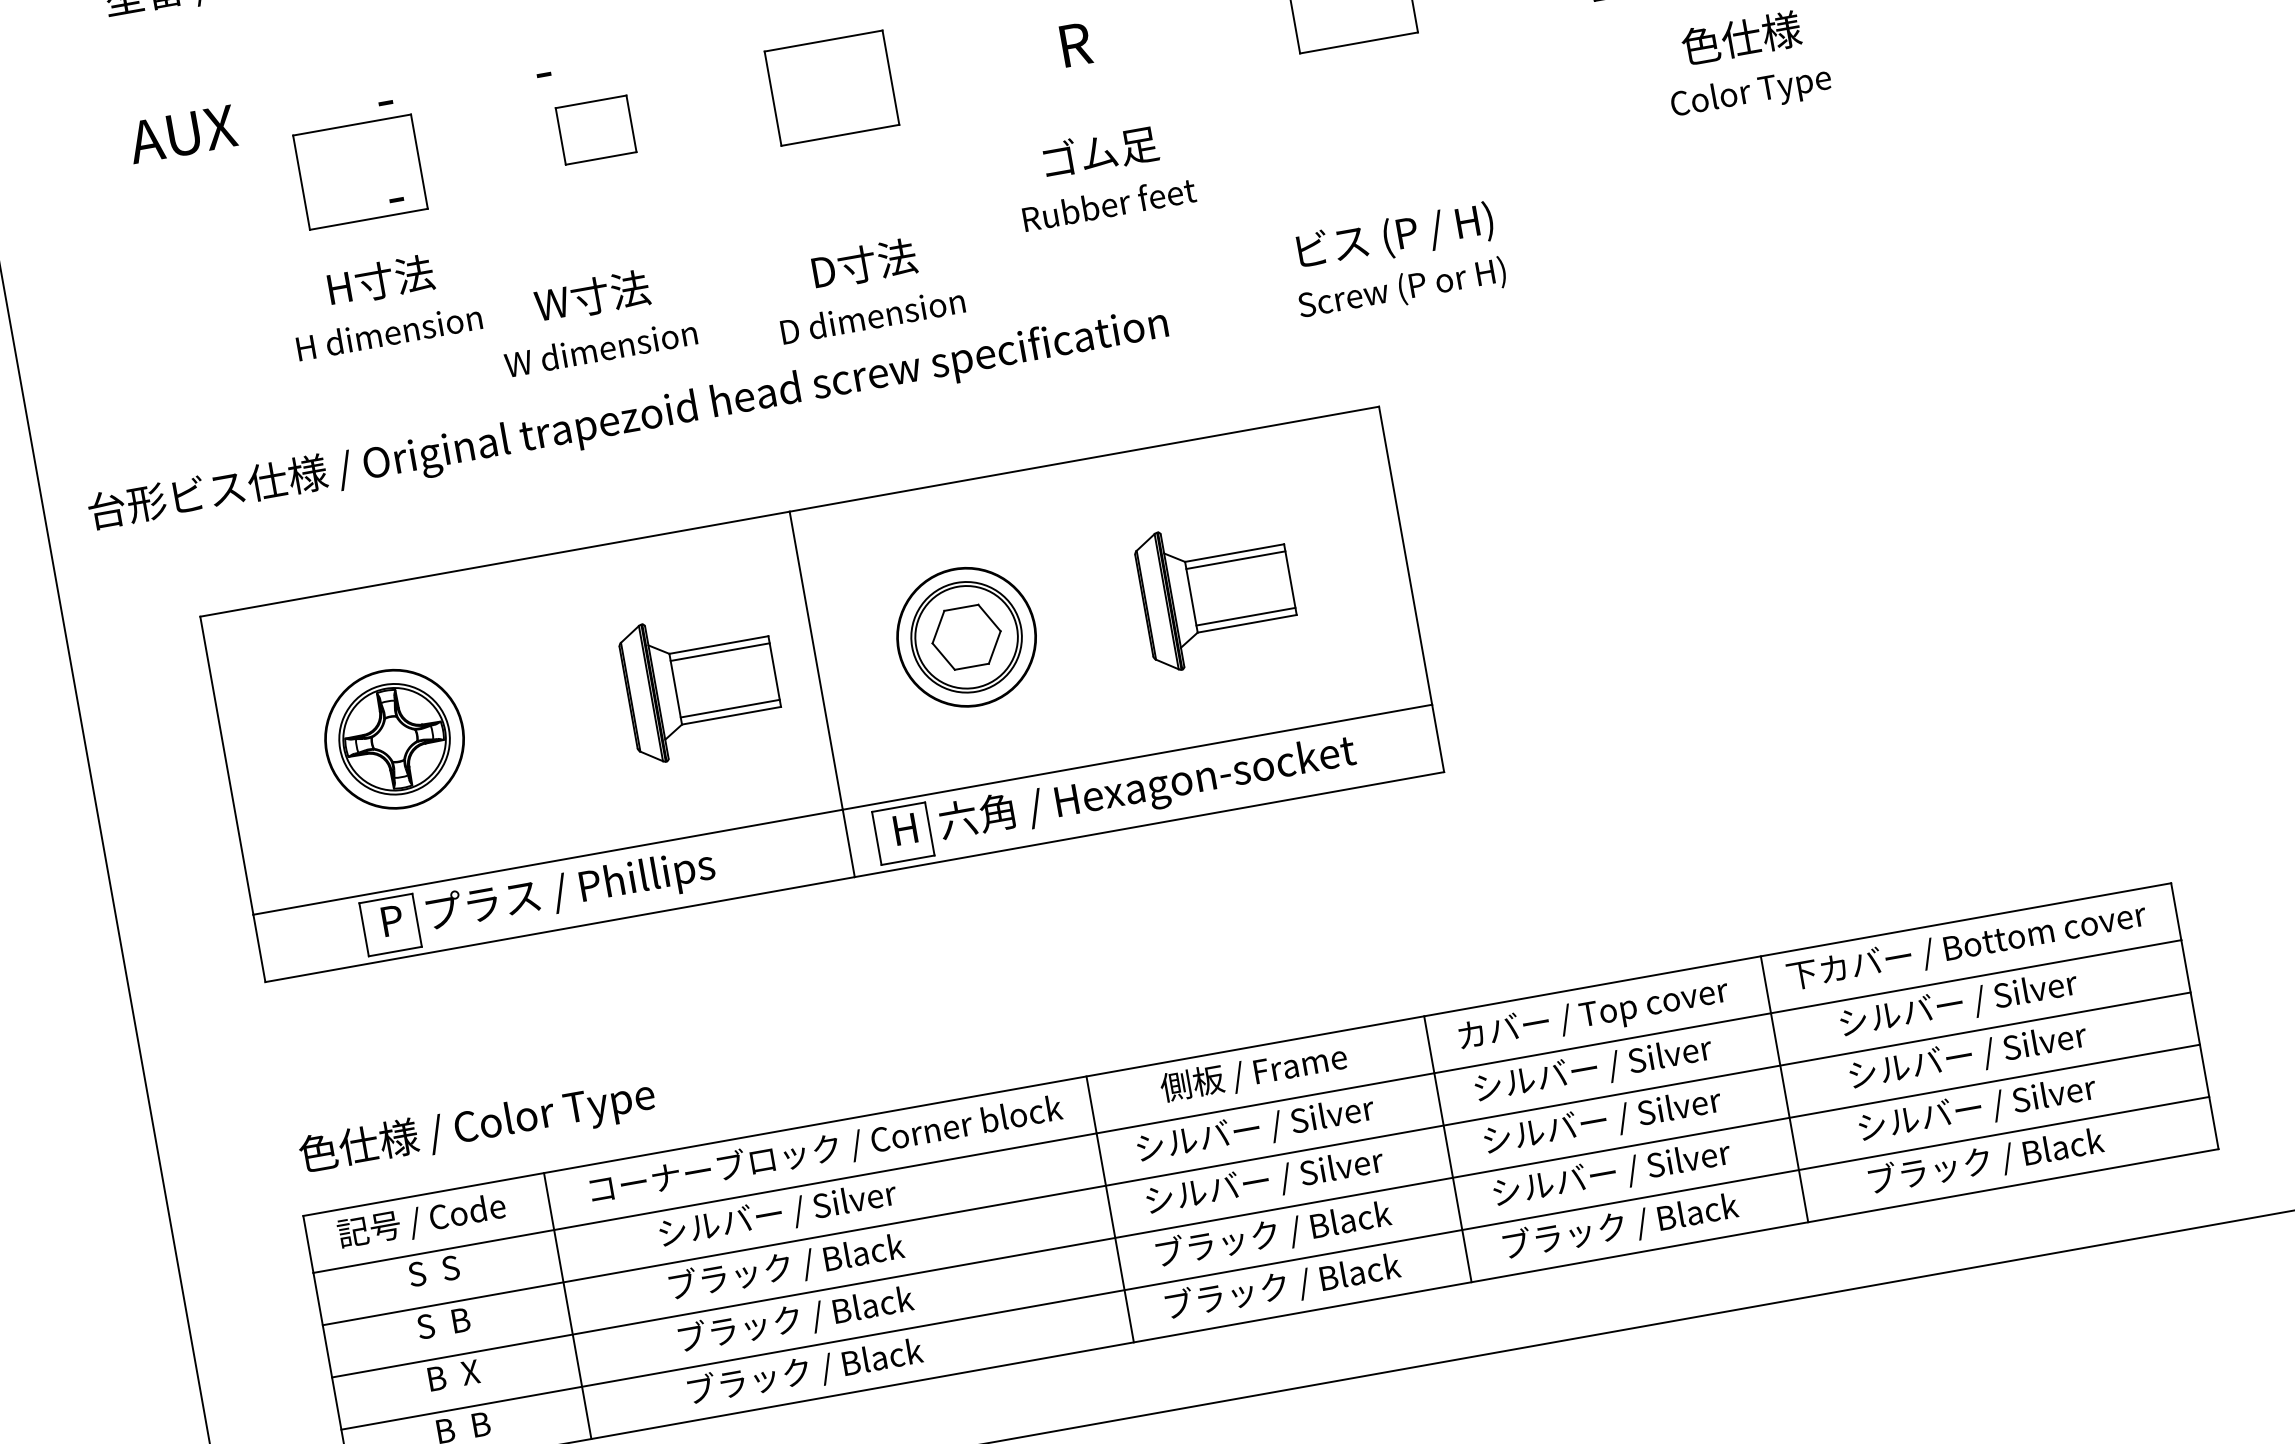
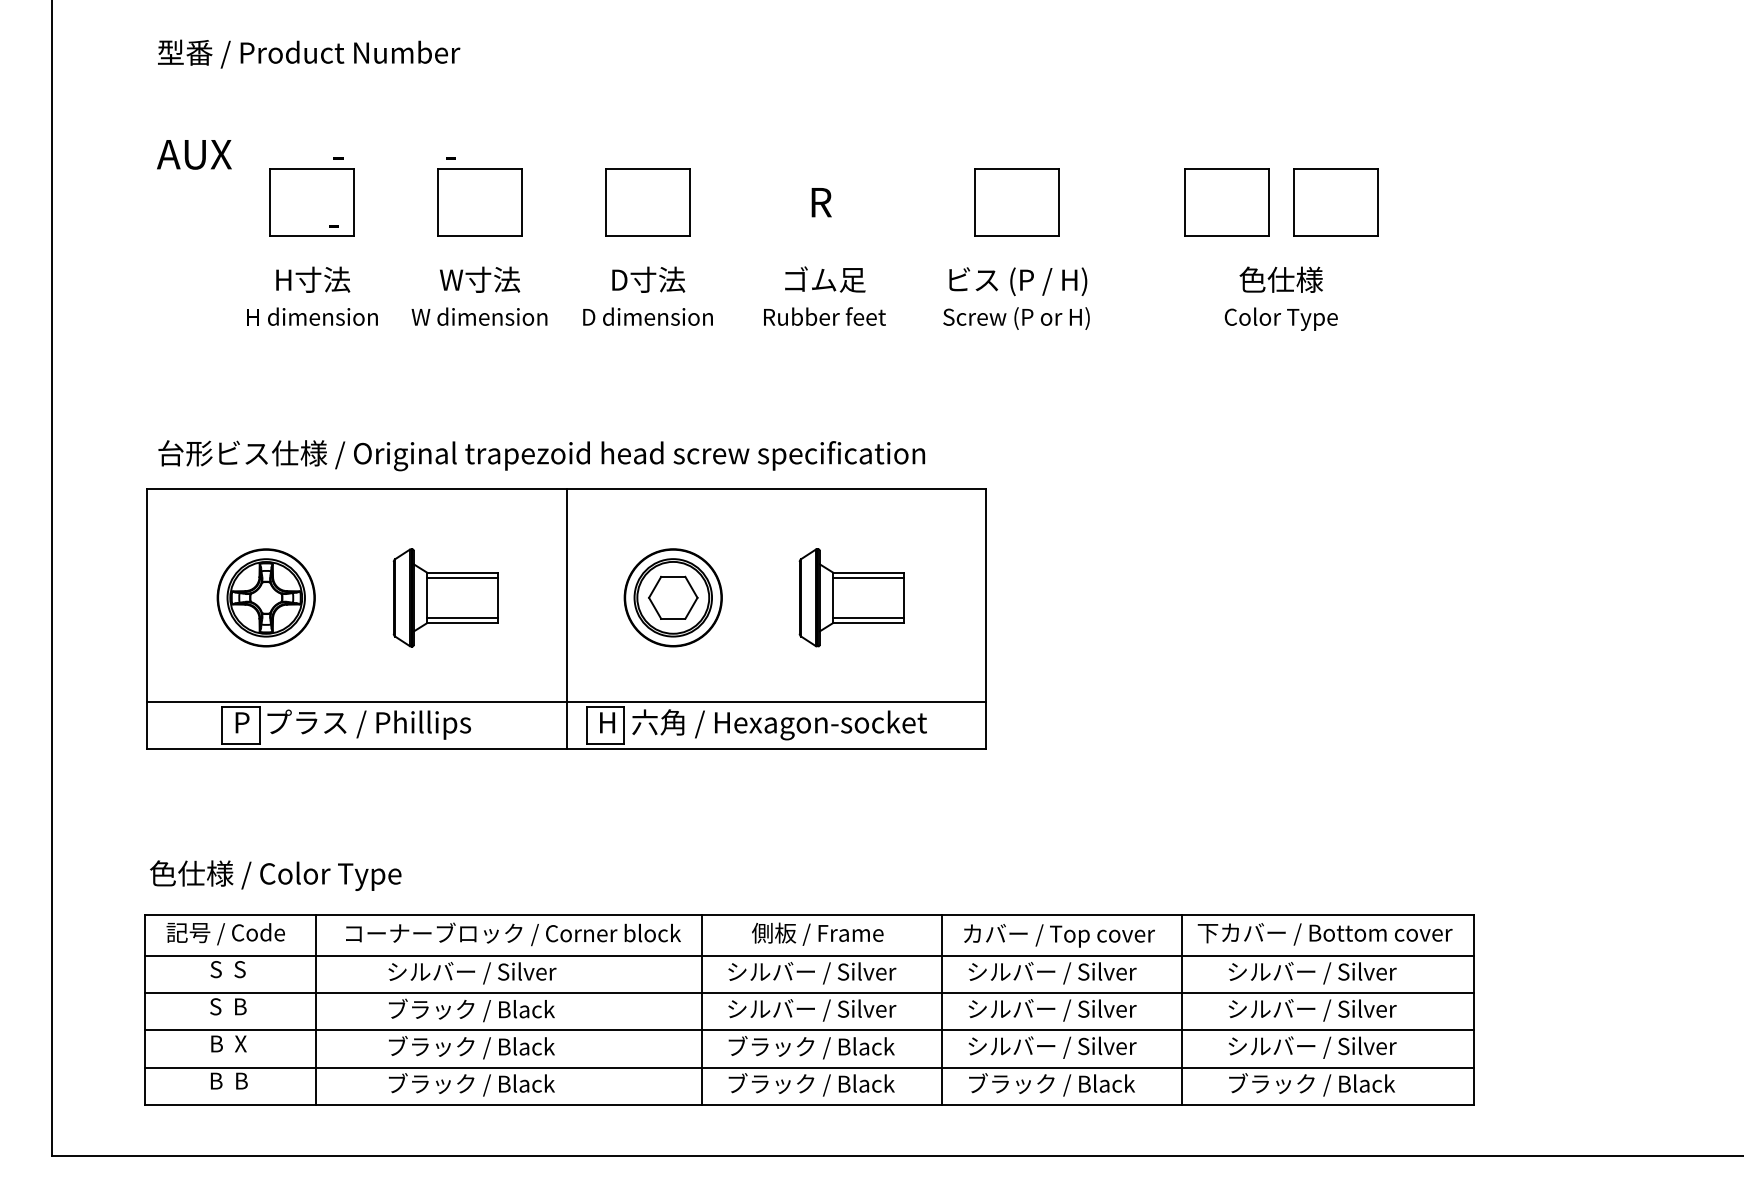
part: (595, 130) -> (479, 202), size x1.67
text: (1397, 261) -> (1016, 298), moved
text: (866, 286) -> (647, 295), moved
text: (595, 318) -> (479, 295), moved
text: (628, 420) -> (541, 455), moved
part: (701, 684) -> (445, 597), moved

